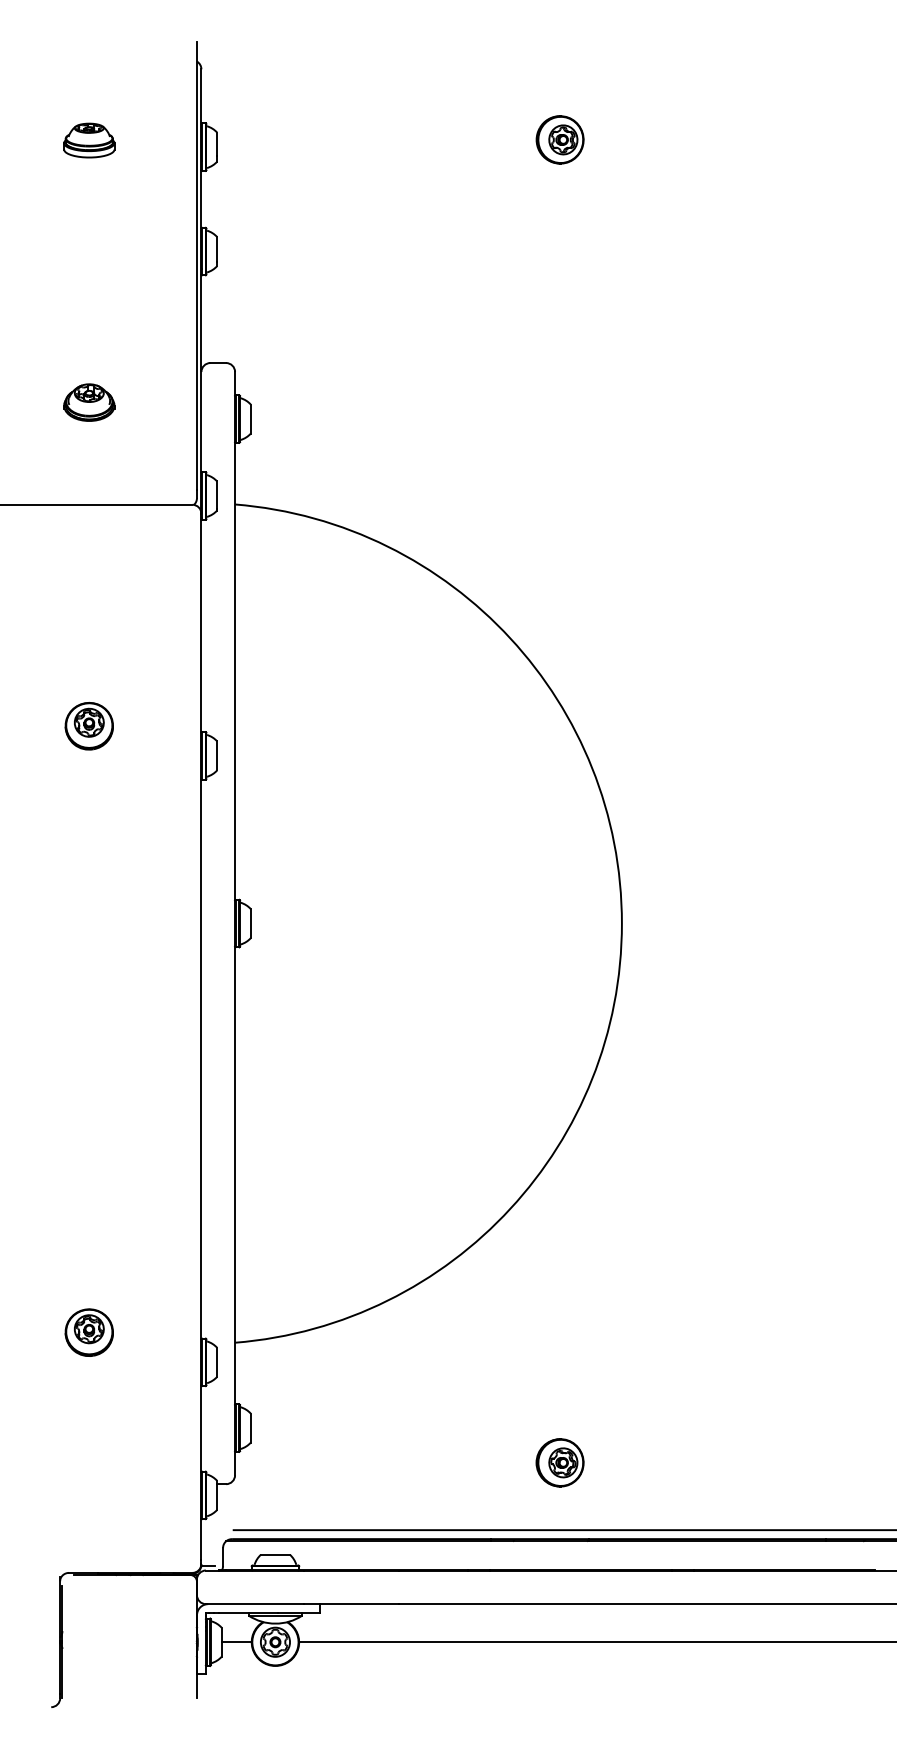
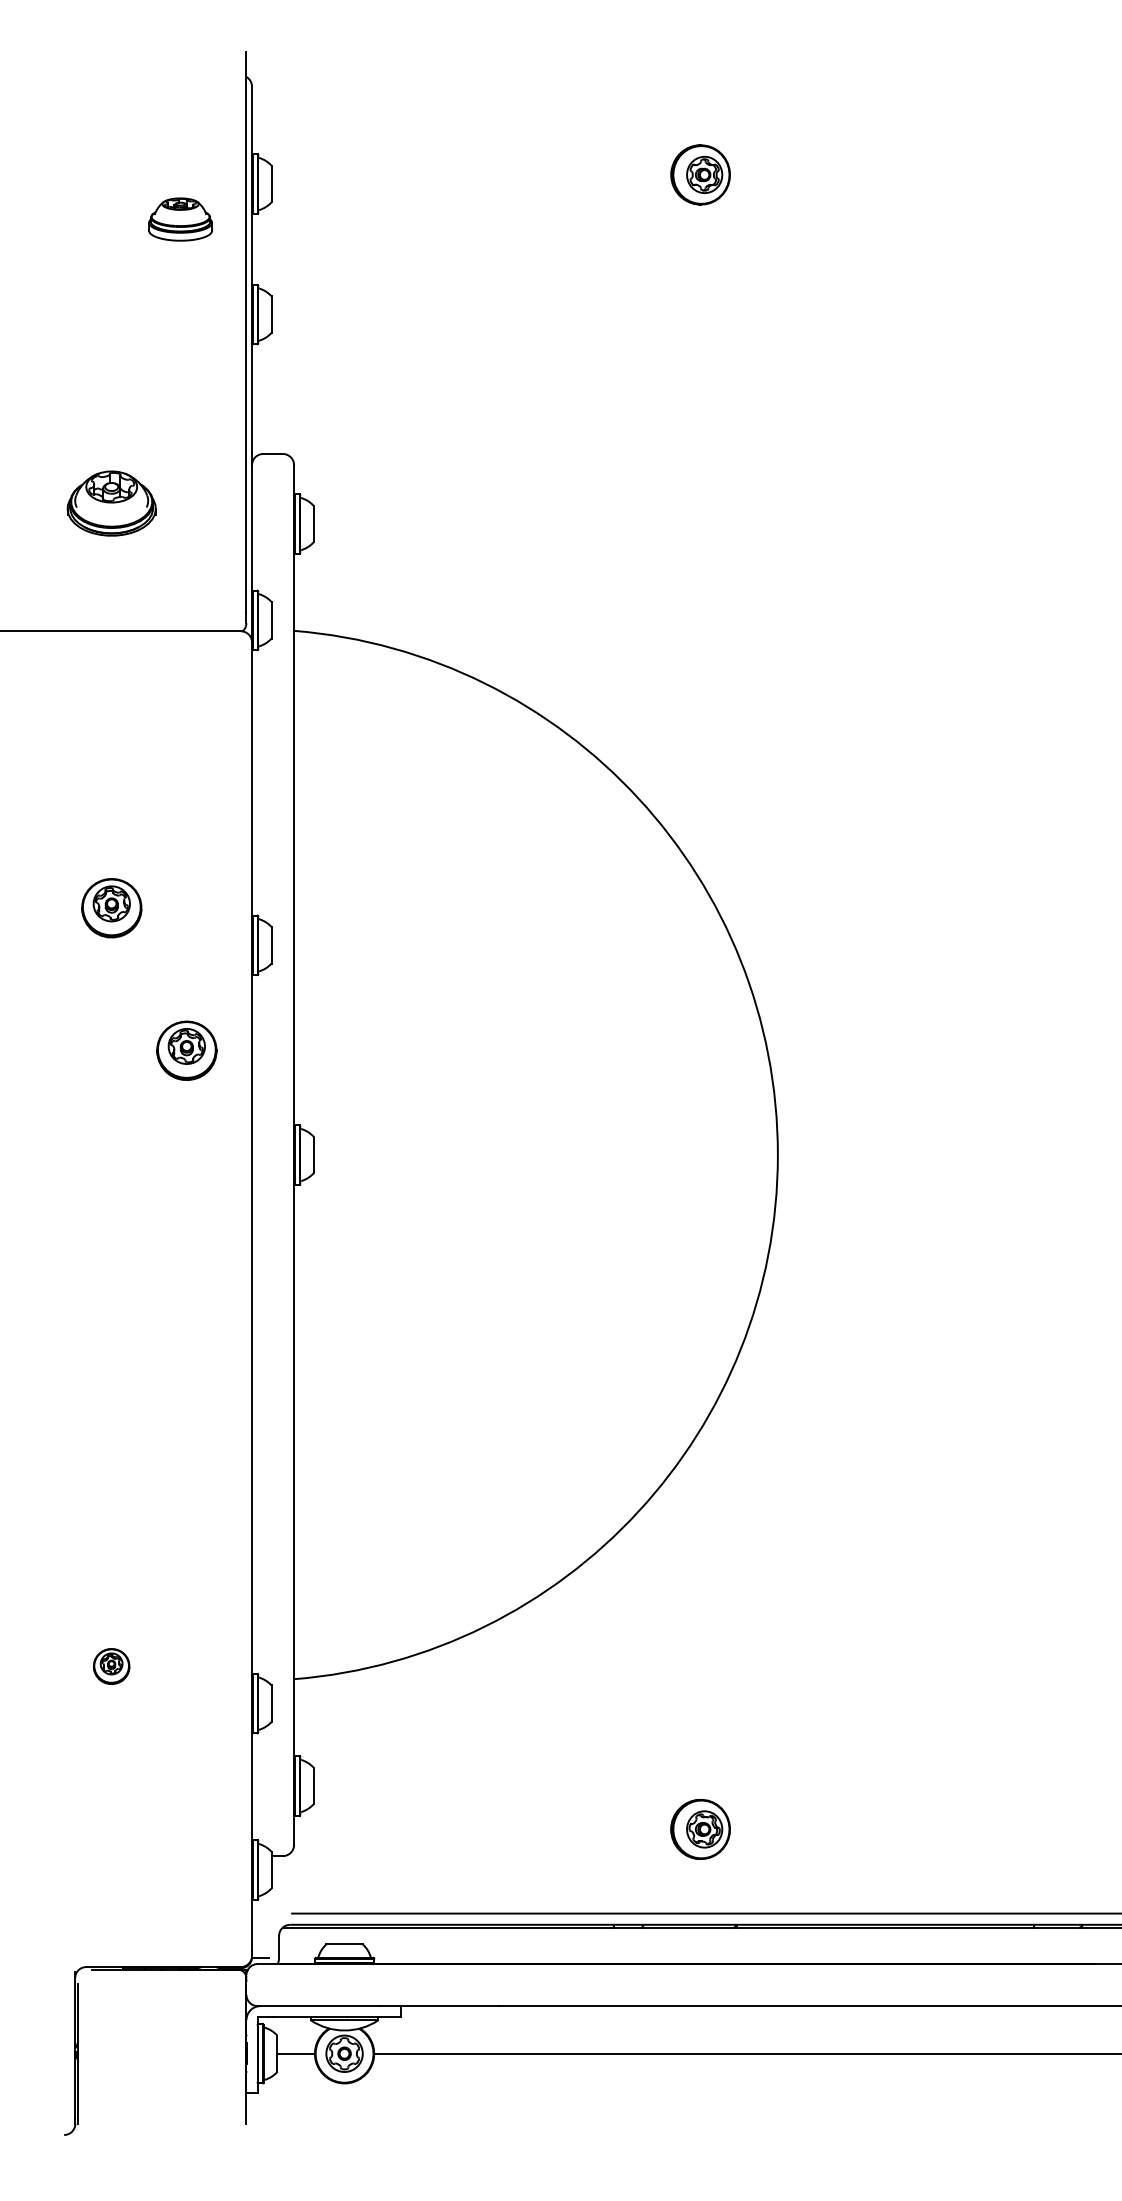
part: (89, 140) -> (180, 219), moved
part: (89, 402) -> (112, 503), size x1.4
part: (148, 840) -> (185, 1051), added
part: (88, 1332) -> (110, 1666), size x0.6

